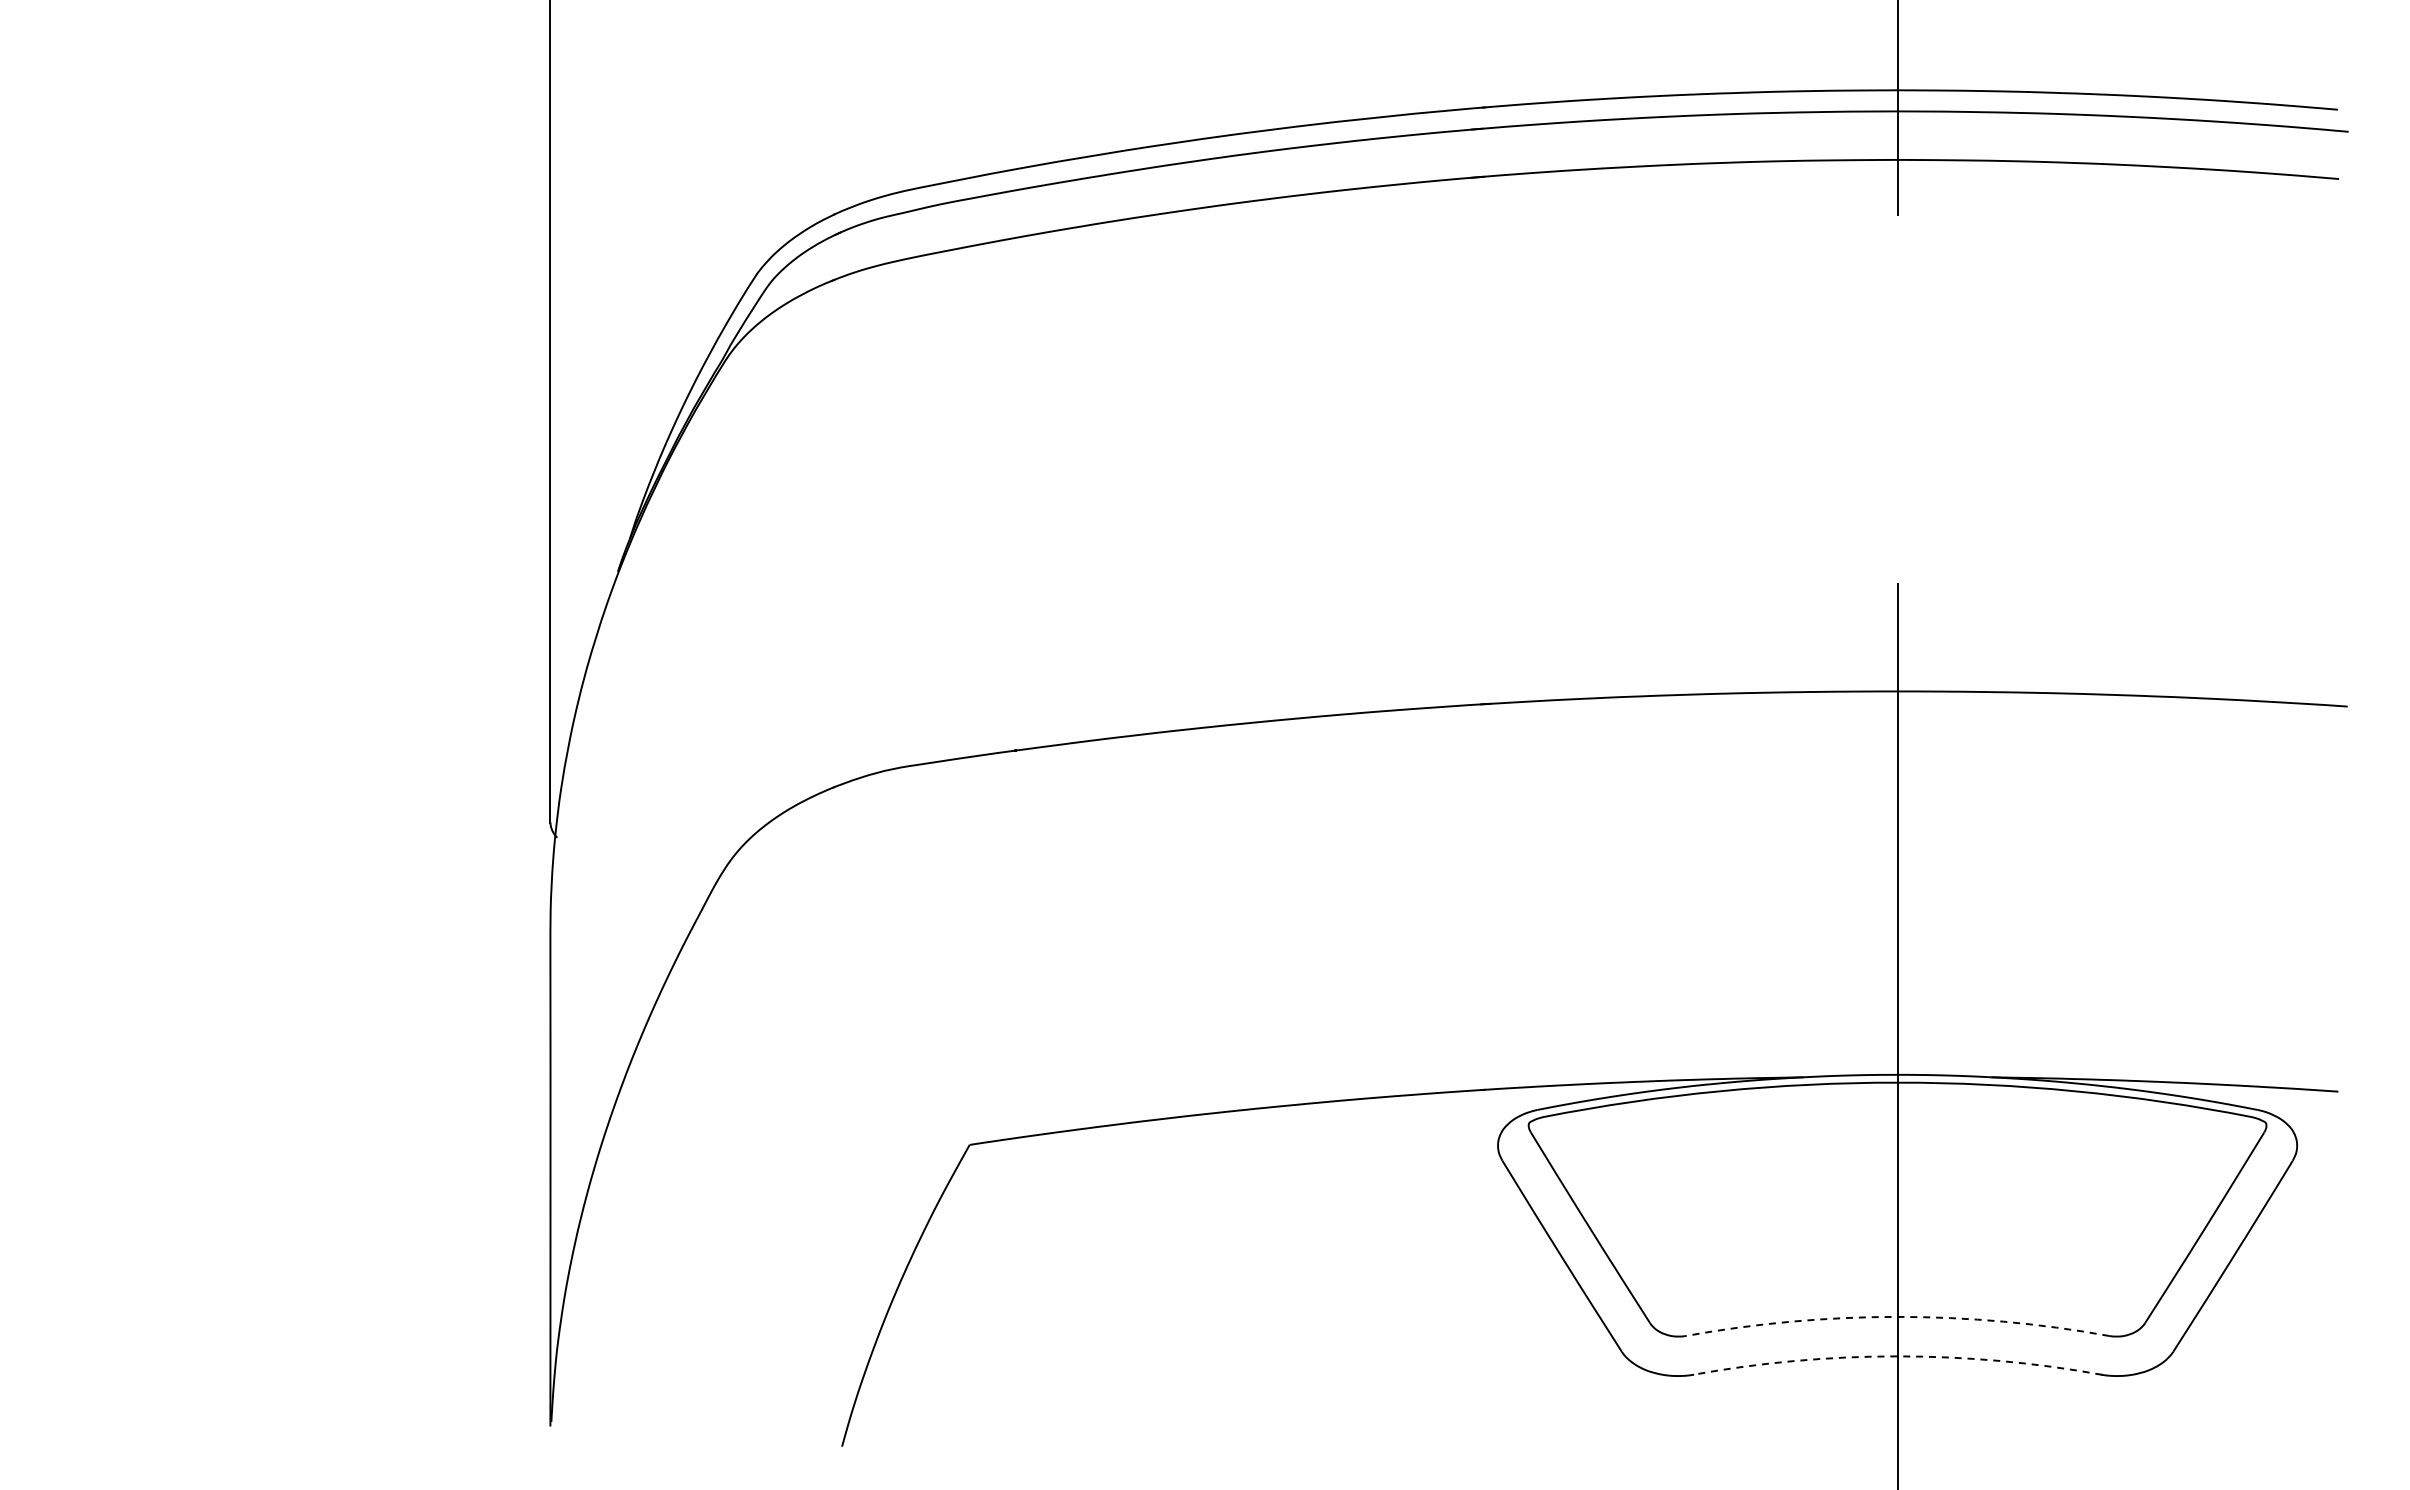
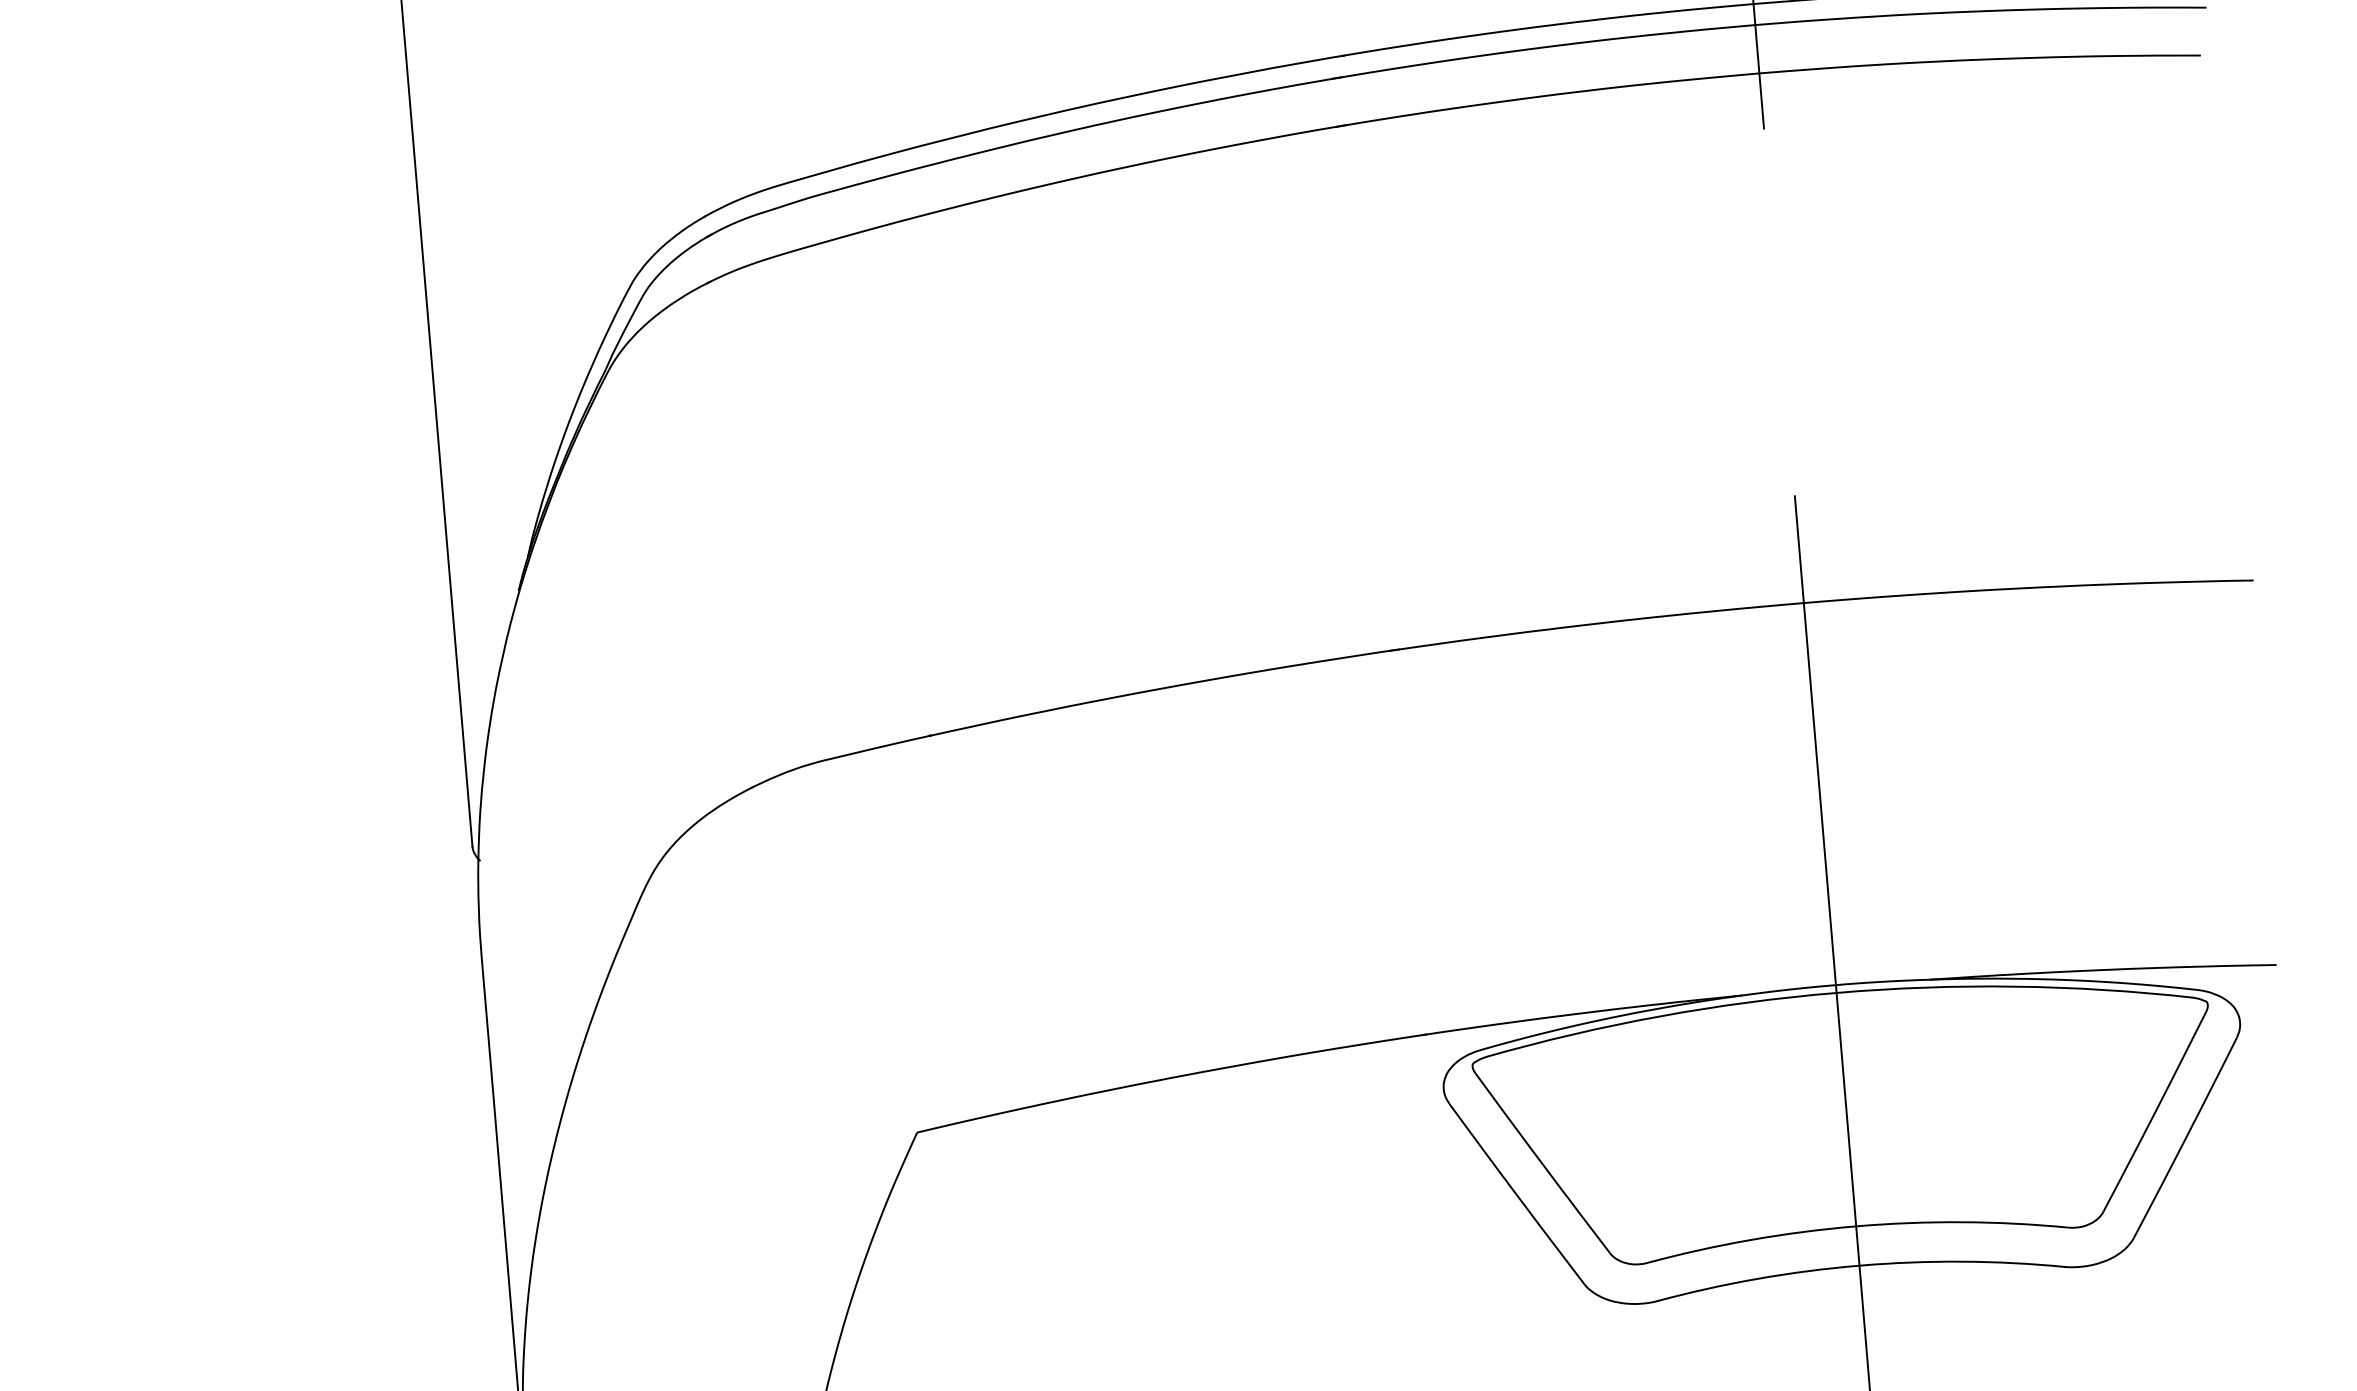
arc: (1897, 1316) -> (1856, 1225), dashed -> solid
arc: (1897, 1356) -> (1859, 1265), dashed -> solid

